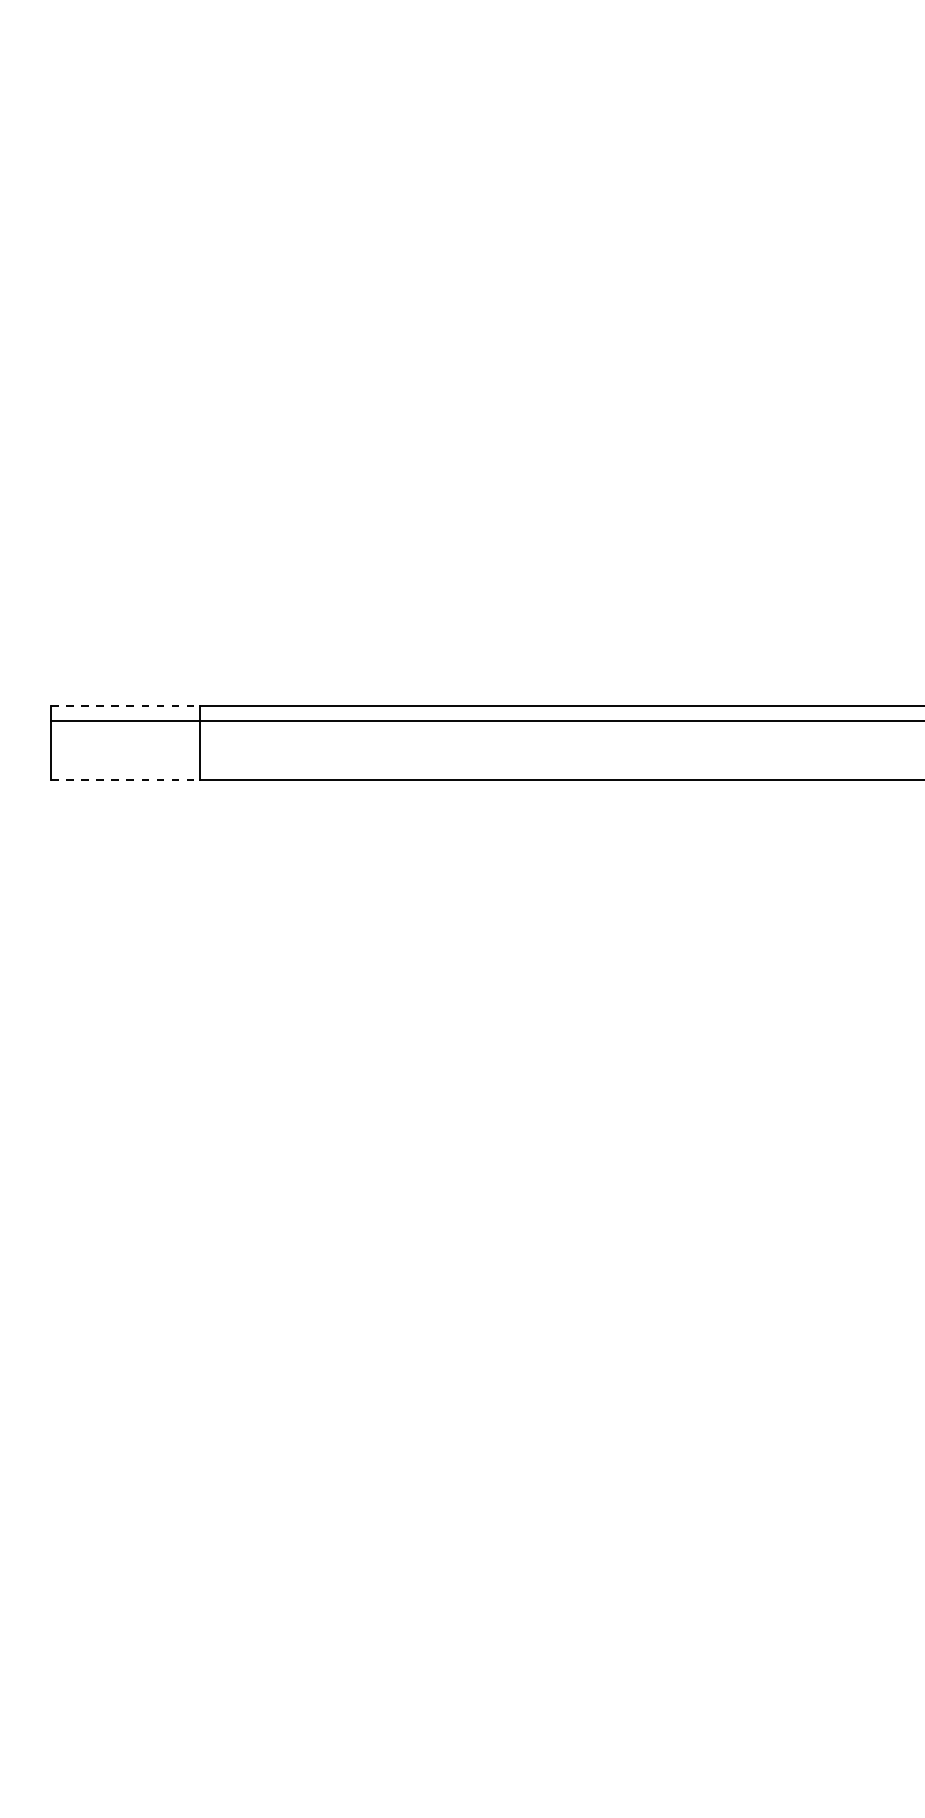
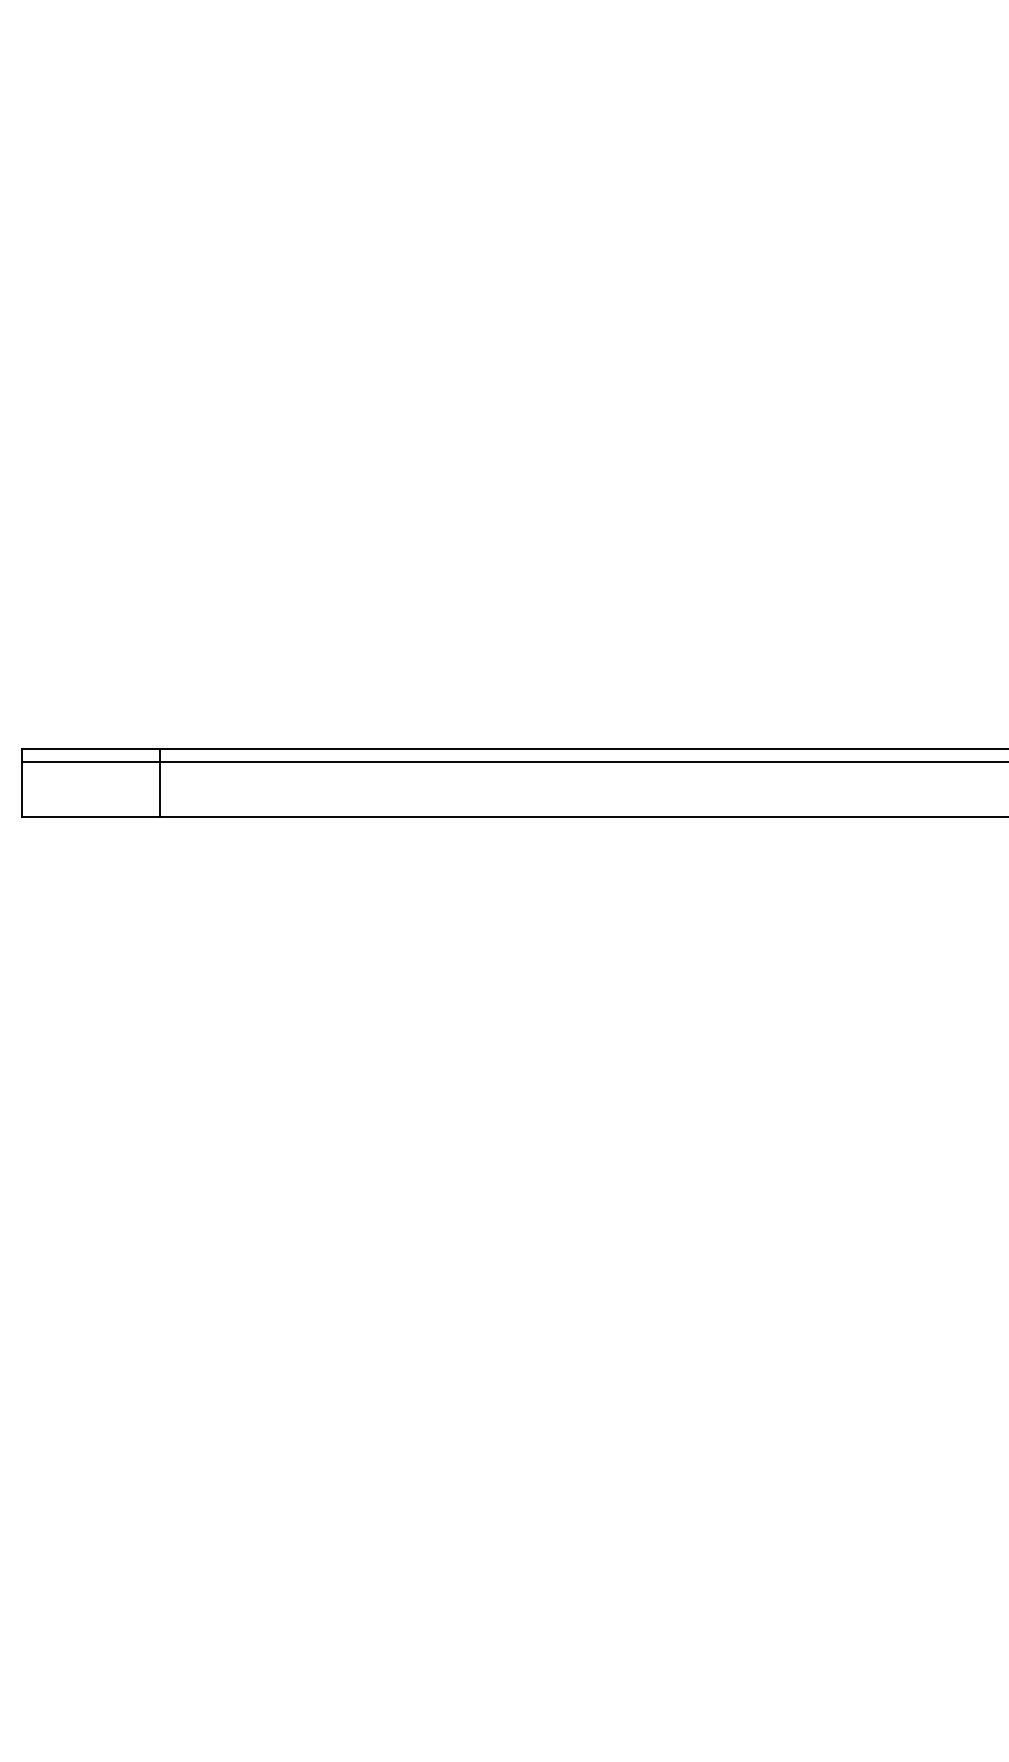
line: (126, 705) -> (91, 748), dashed -> solid
line: (126, 780) -> (91, 817), dashed -> solid

